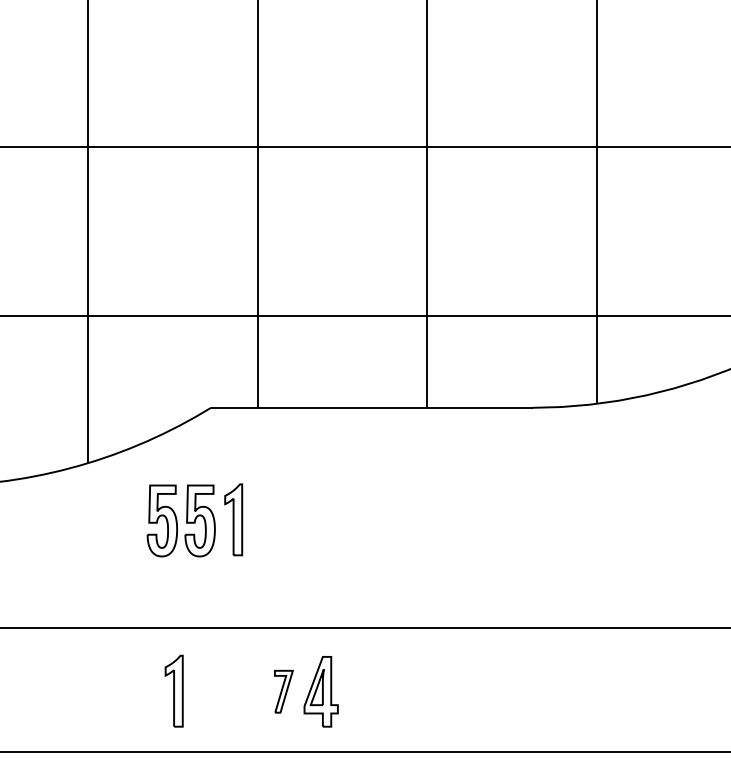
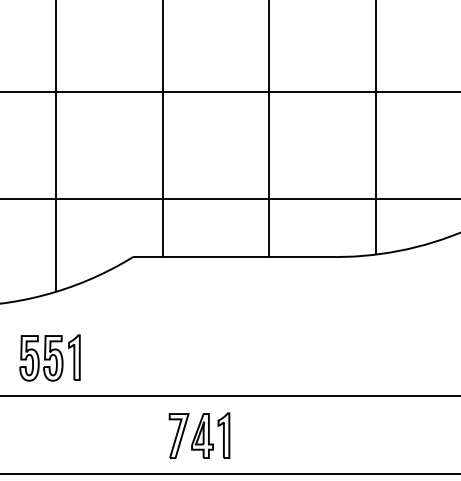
part: (194, 519) -> (49, 357), moved
part: (173, 690) -> (223, 435), moved
part: (282, 690) -> (178, 435), size x1.67

